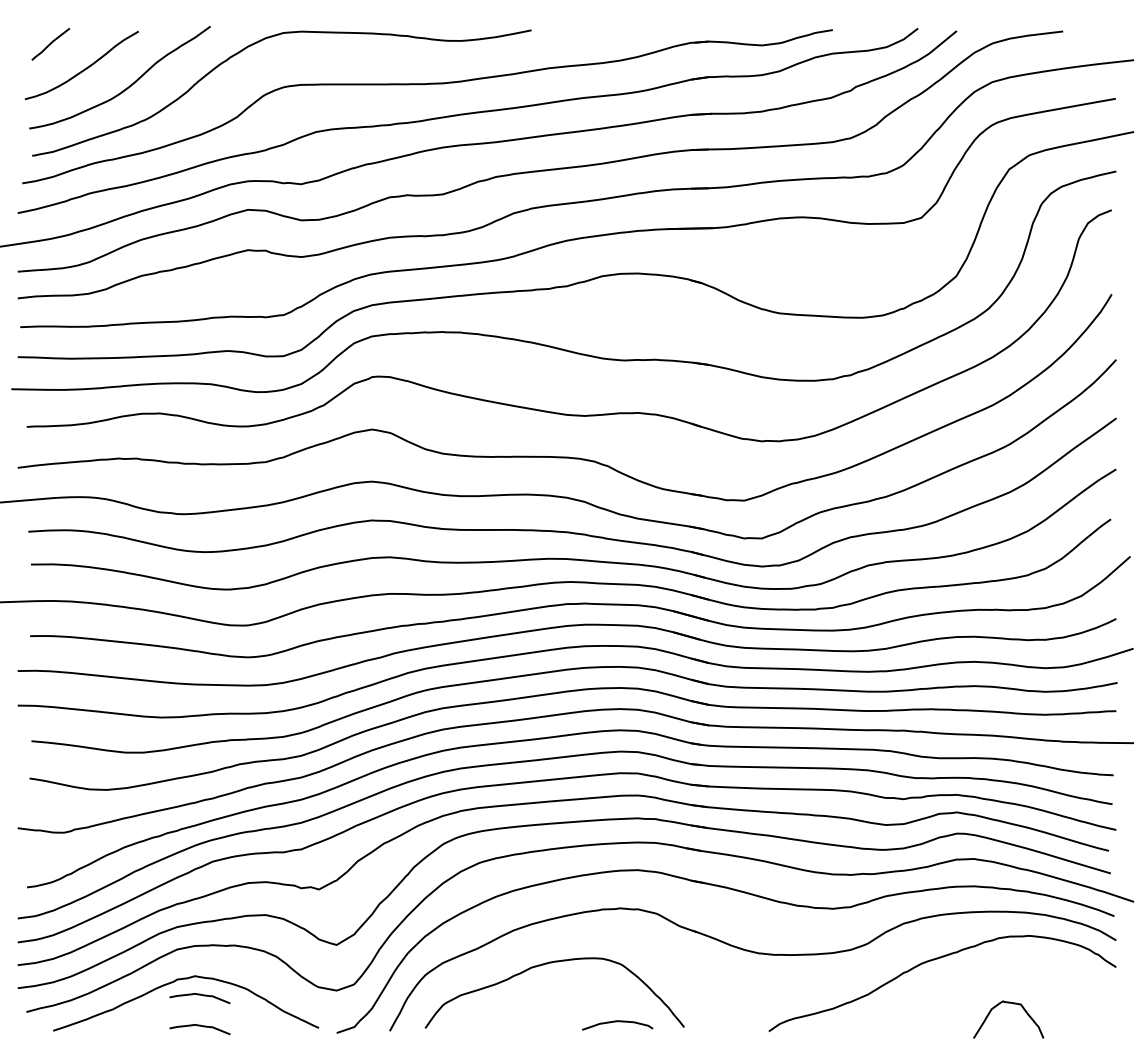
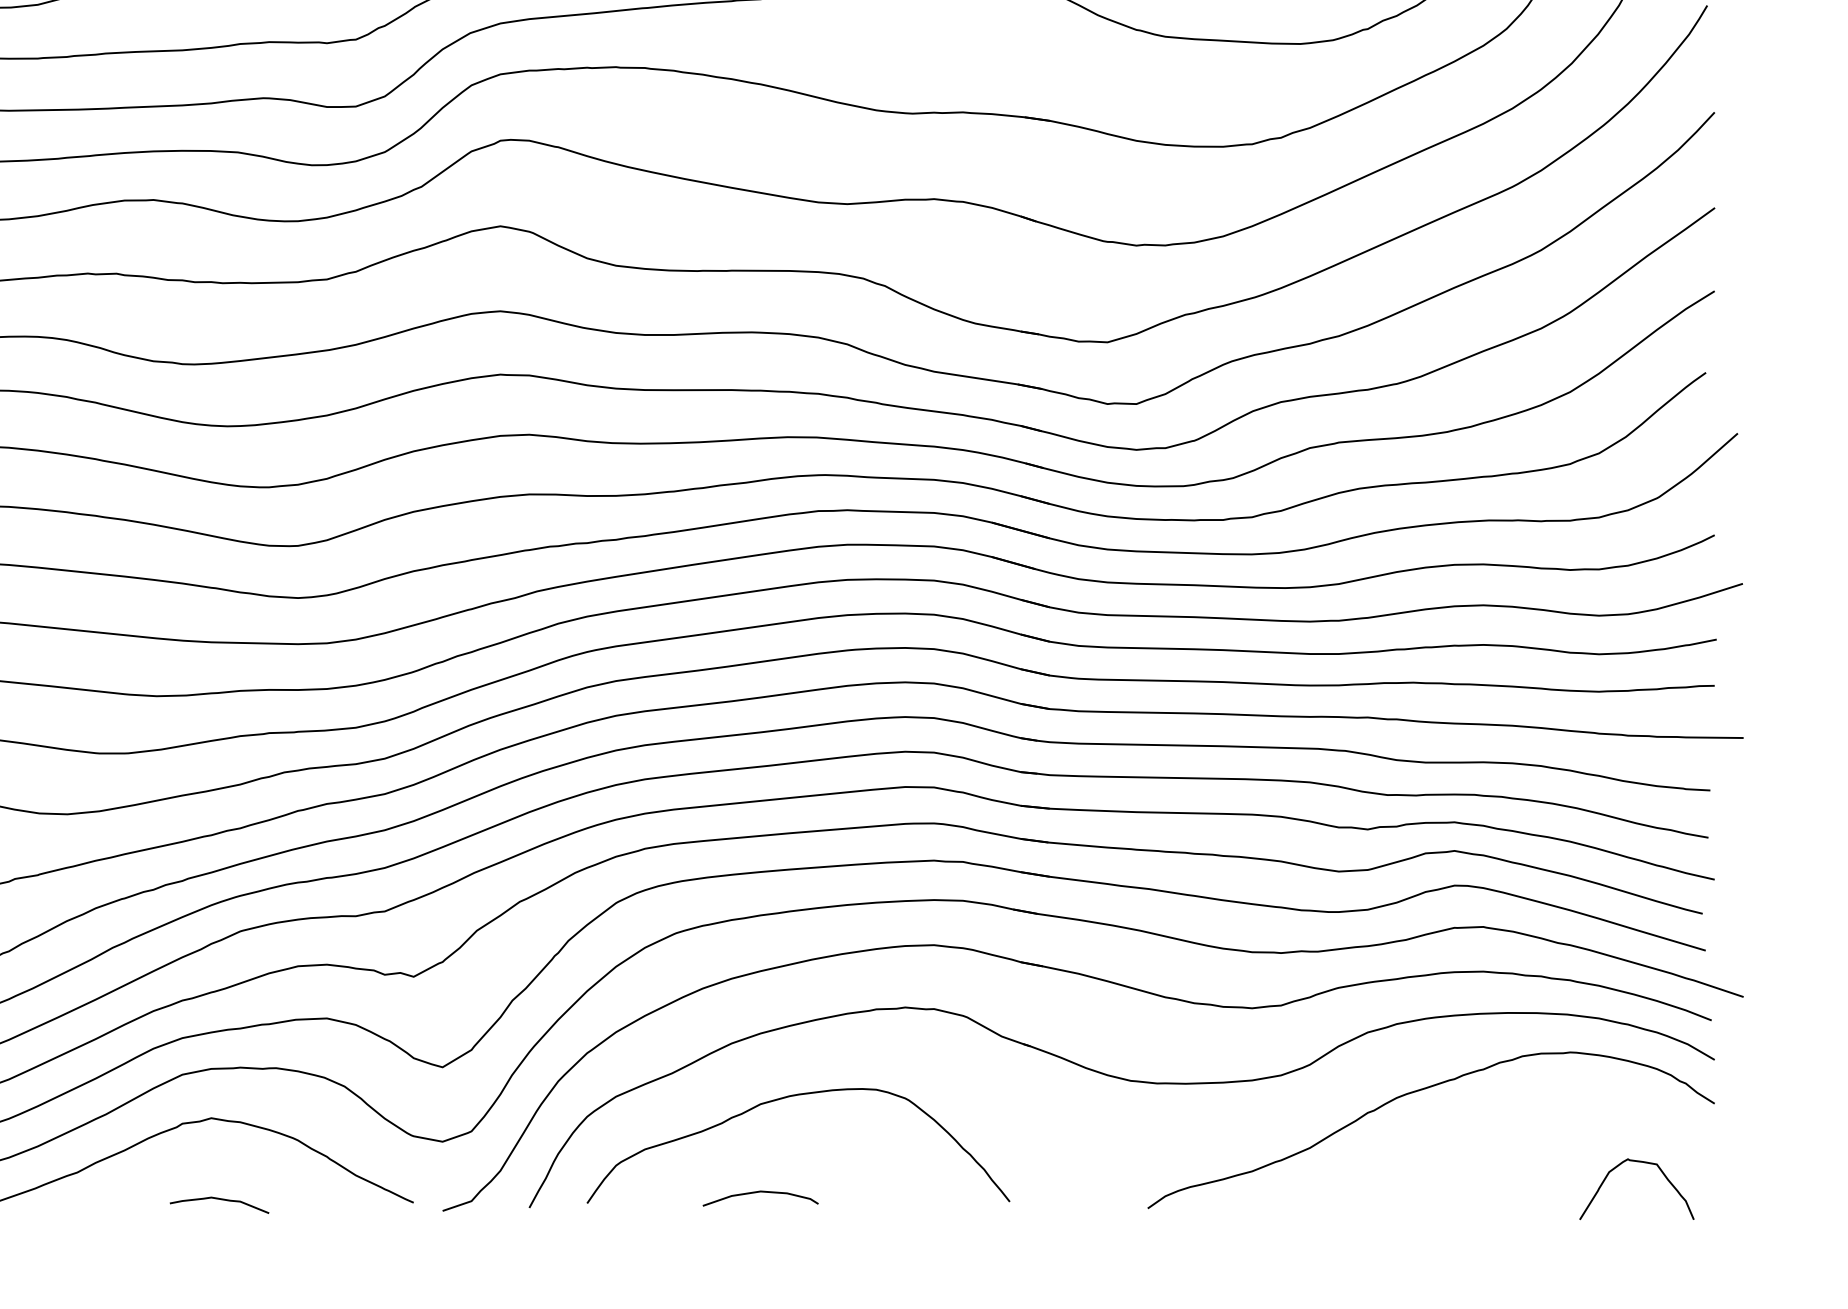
curve: (199, 995) -> (218, 1149), removed
curve: (1013, 1004) -> (1644, 1164), moved
curve: (616, 1022) -> (758, 1193), moved

